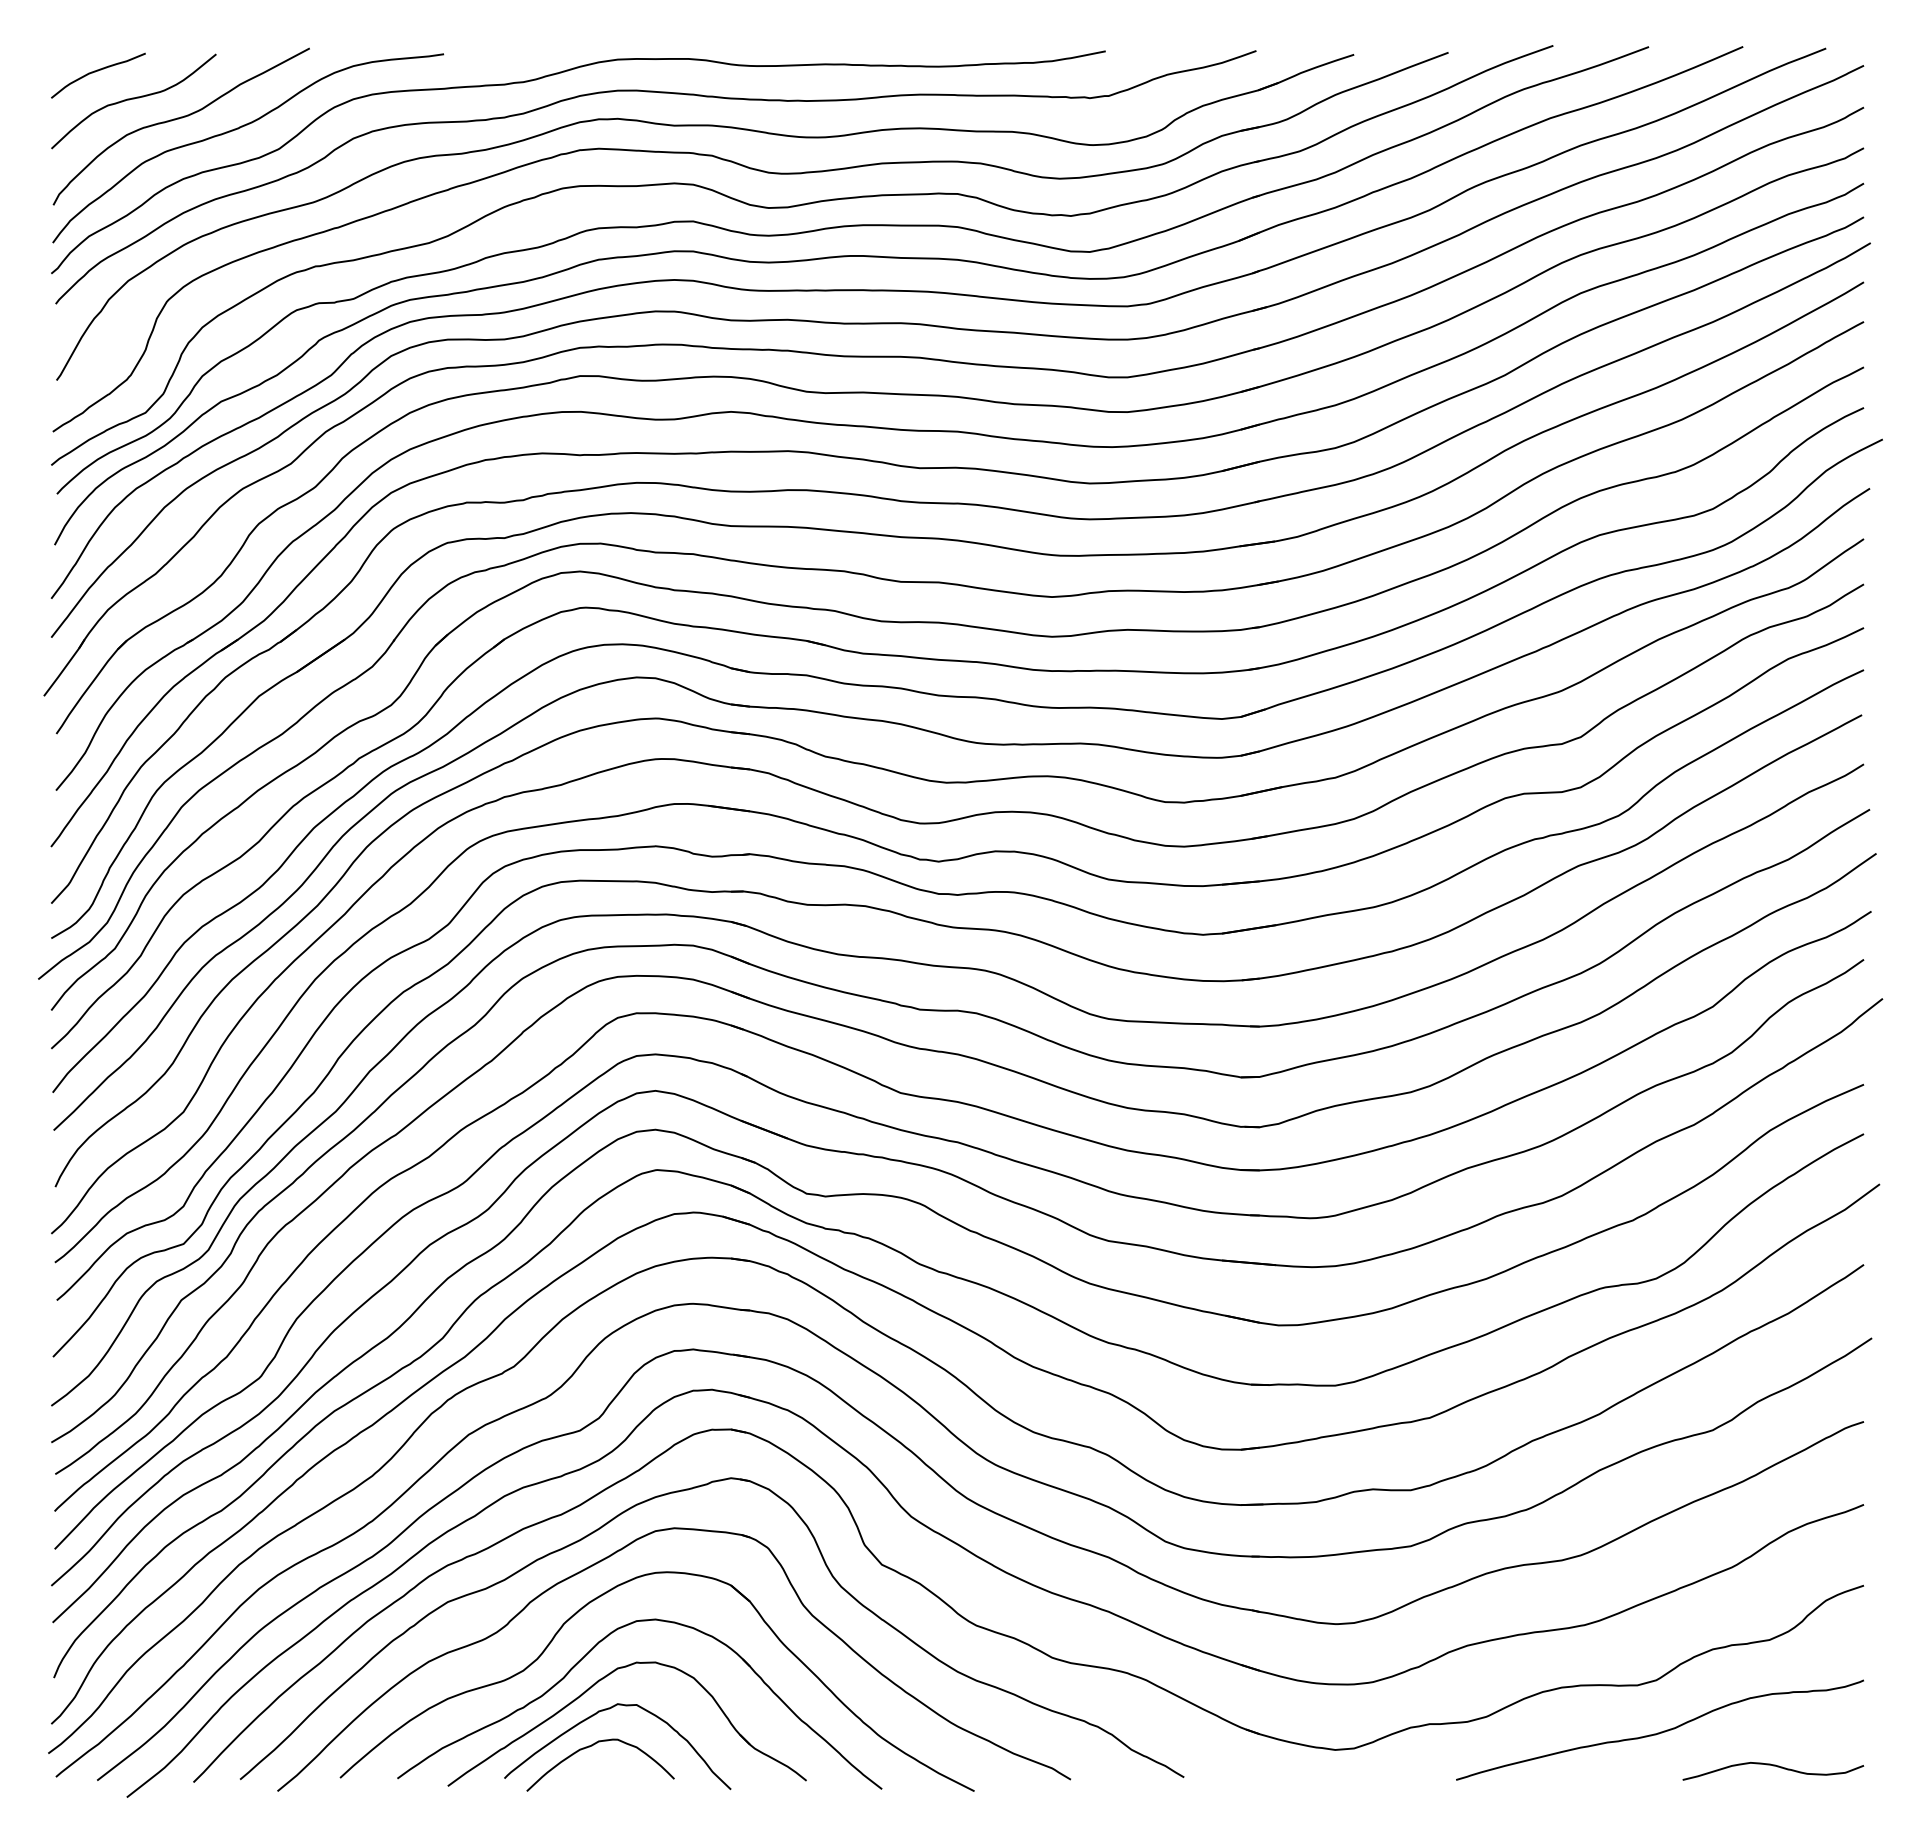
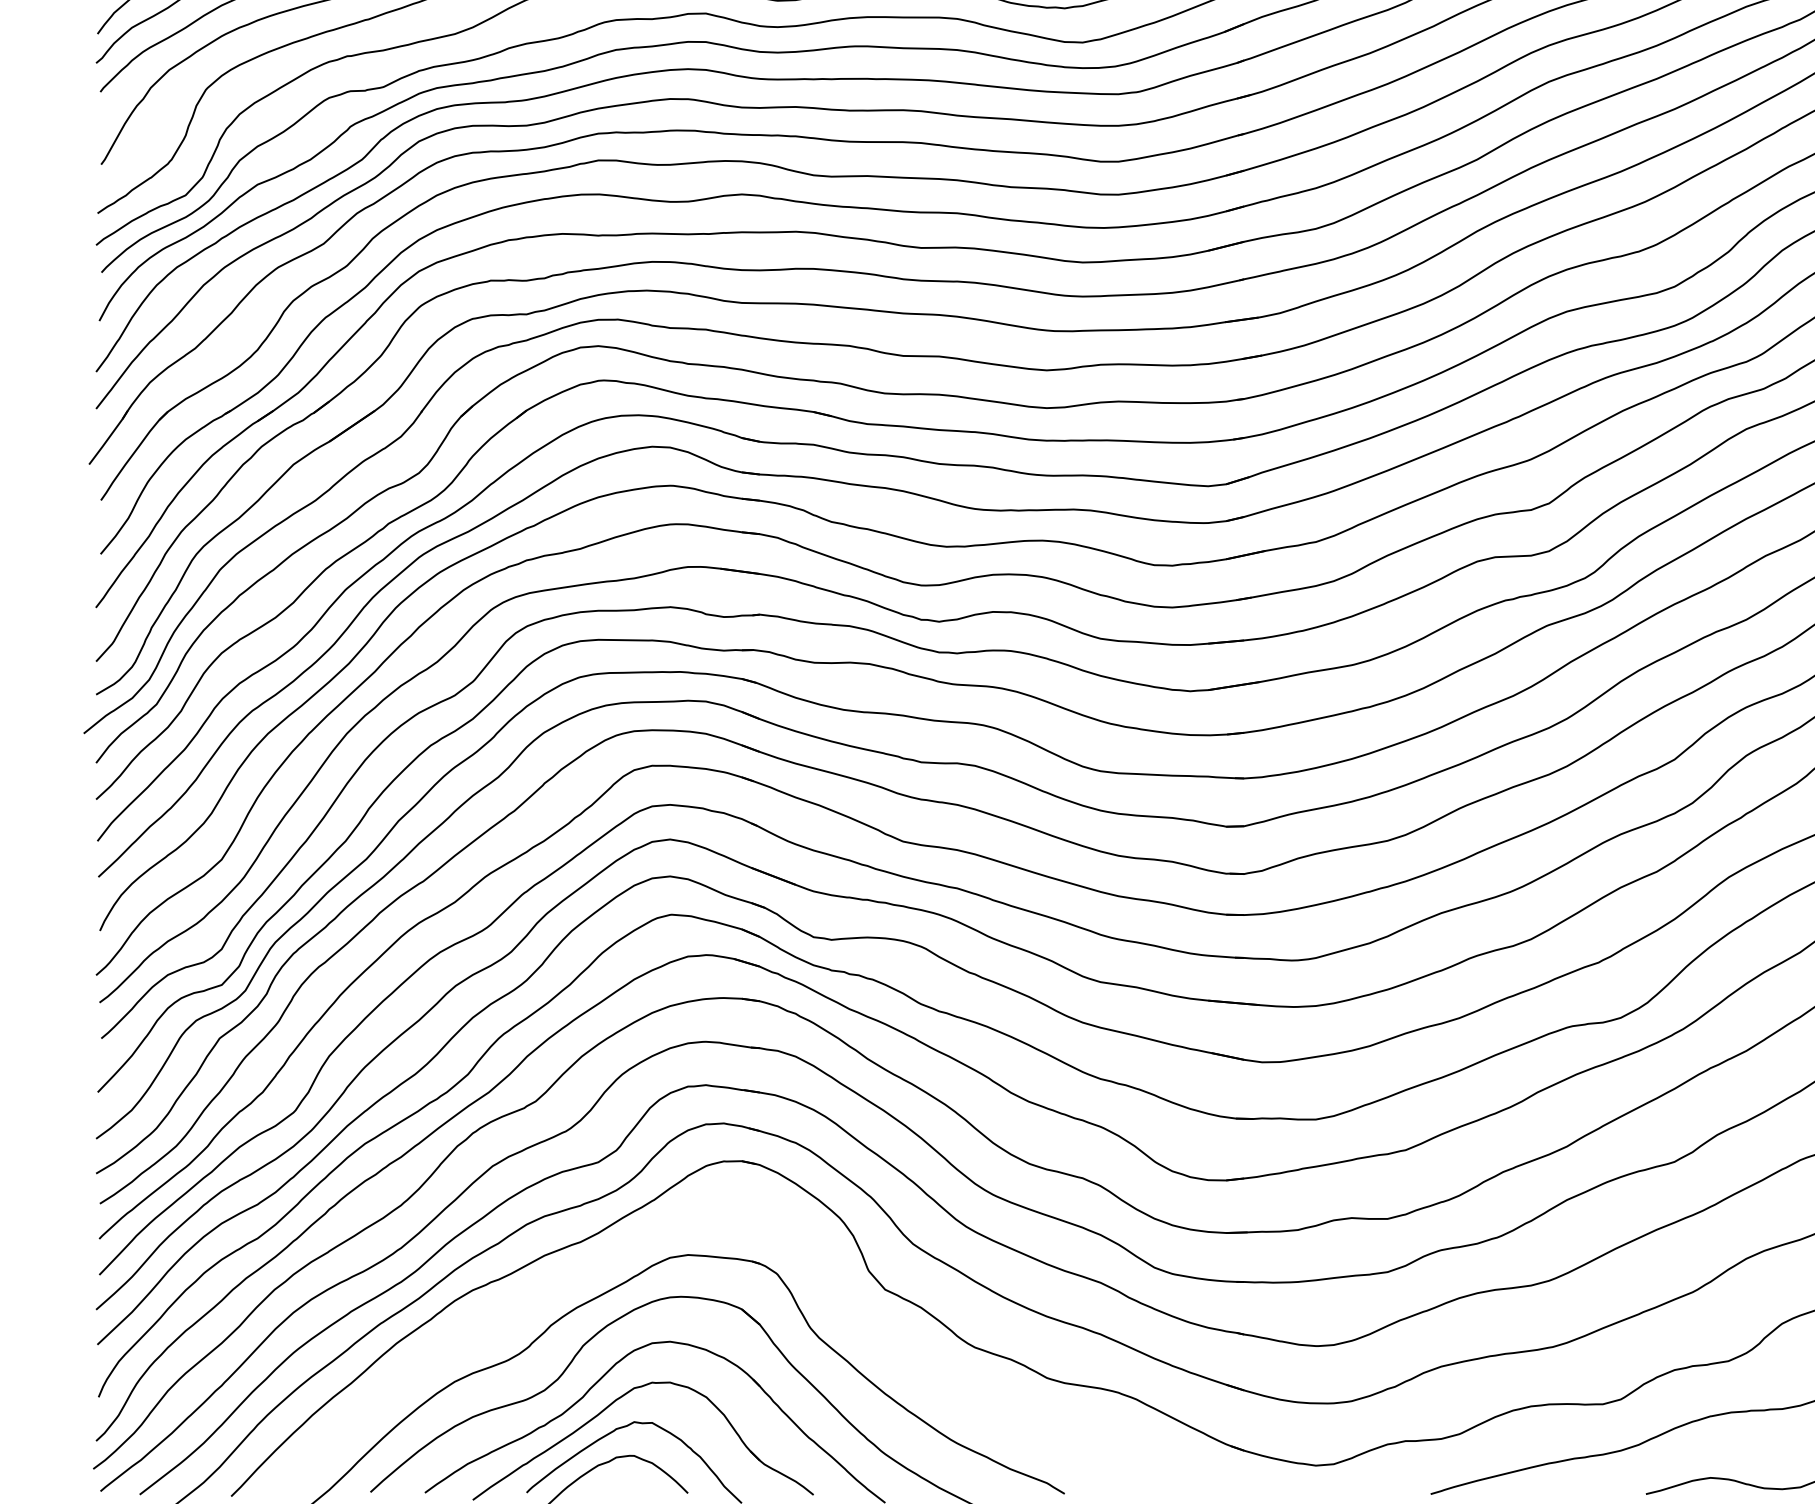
part: (824, 1564) -> (830, 1289), removed

